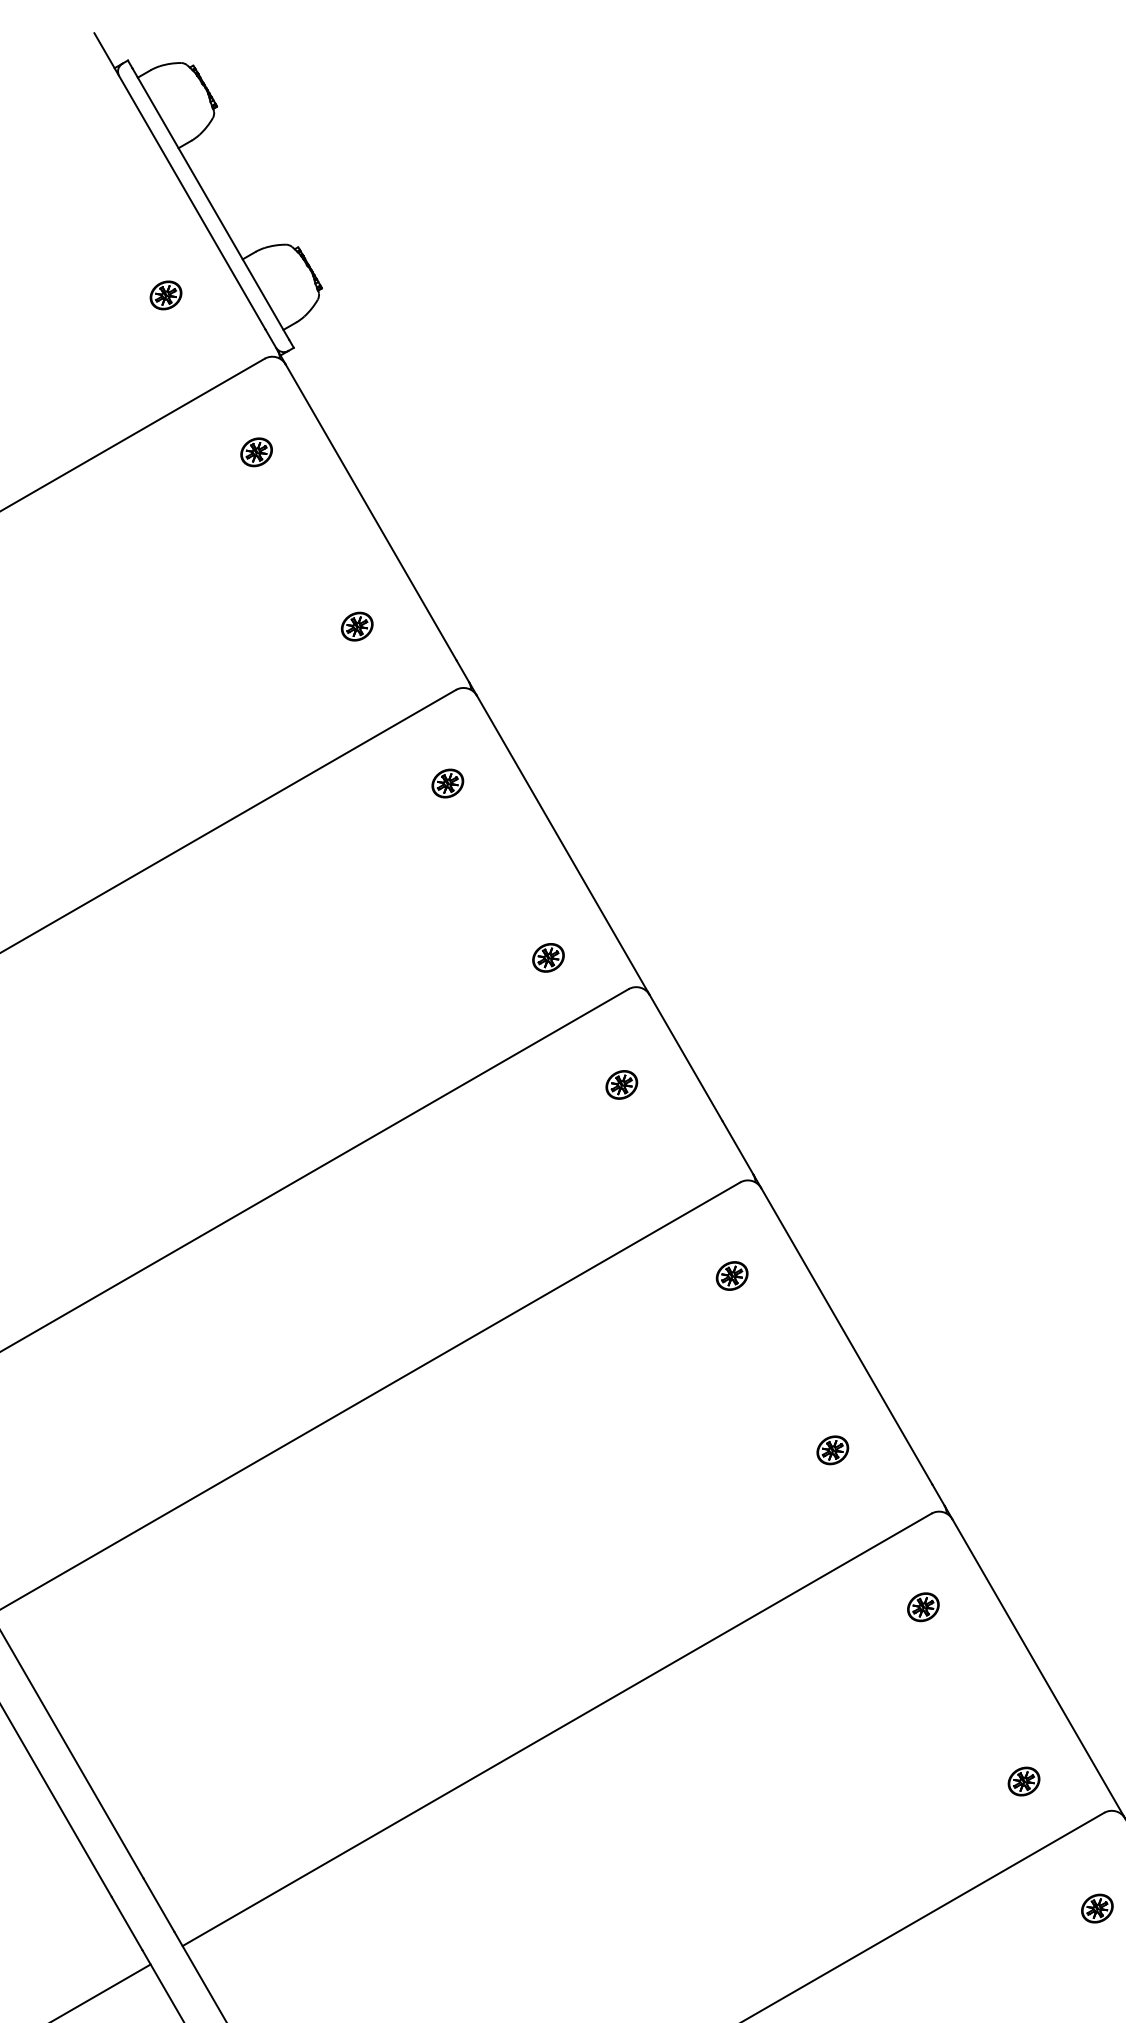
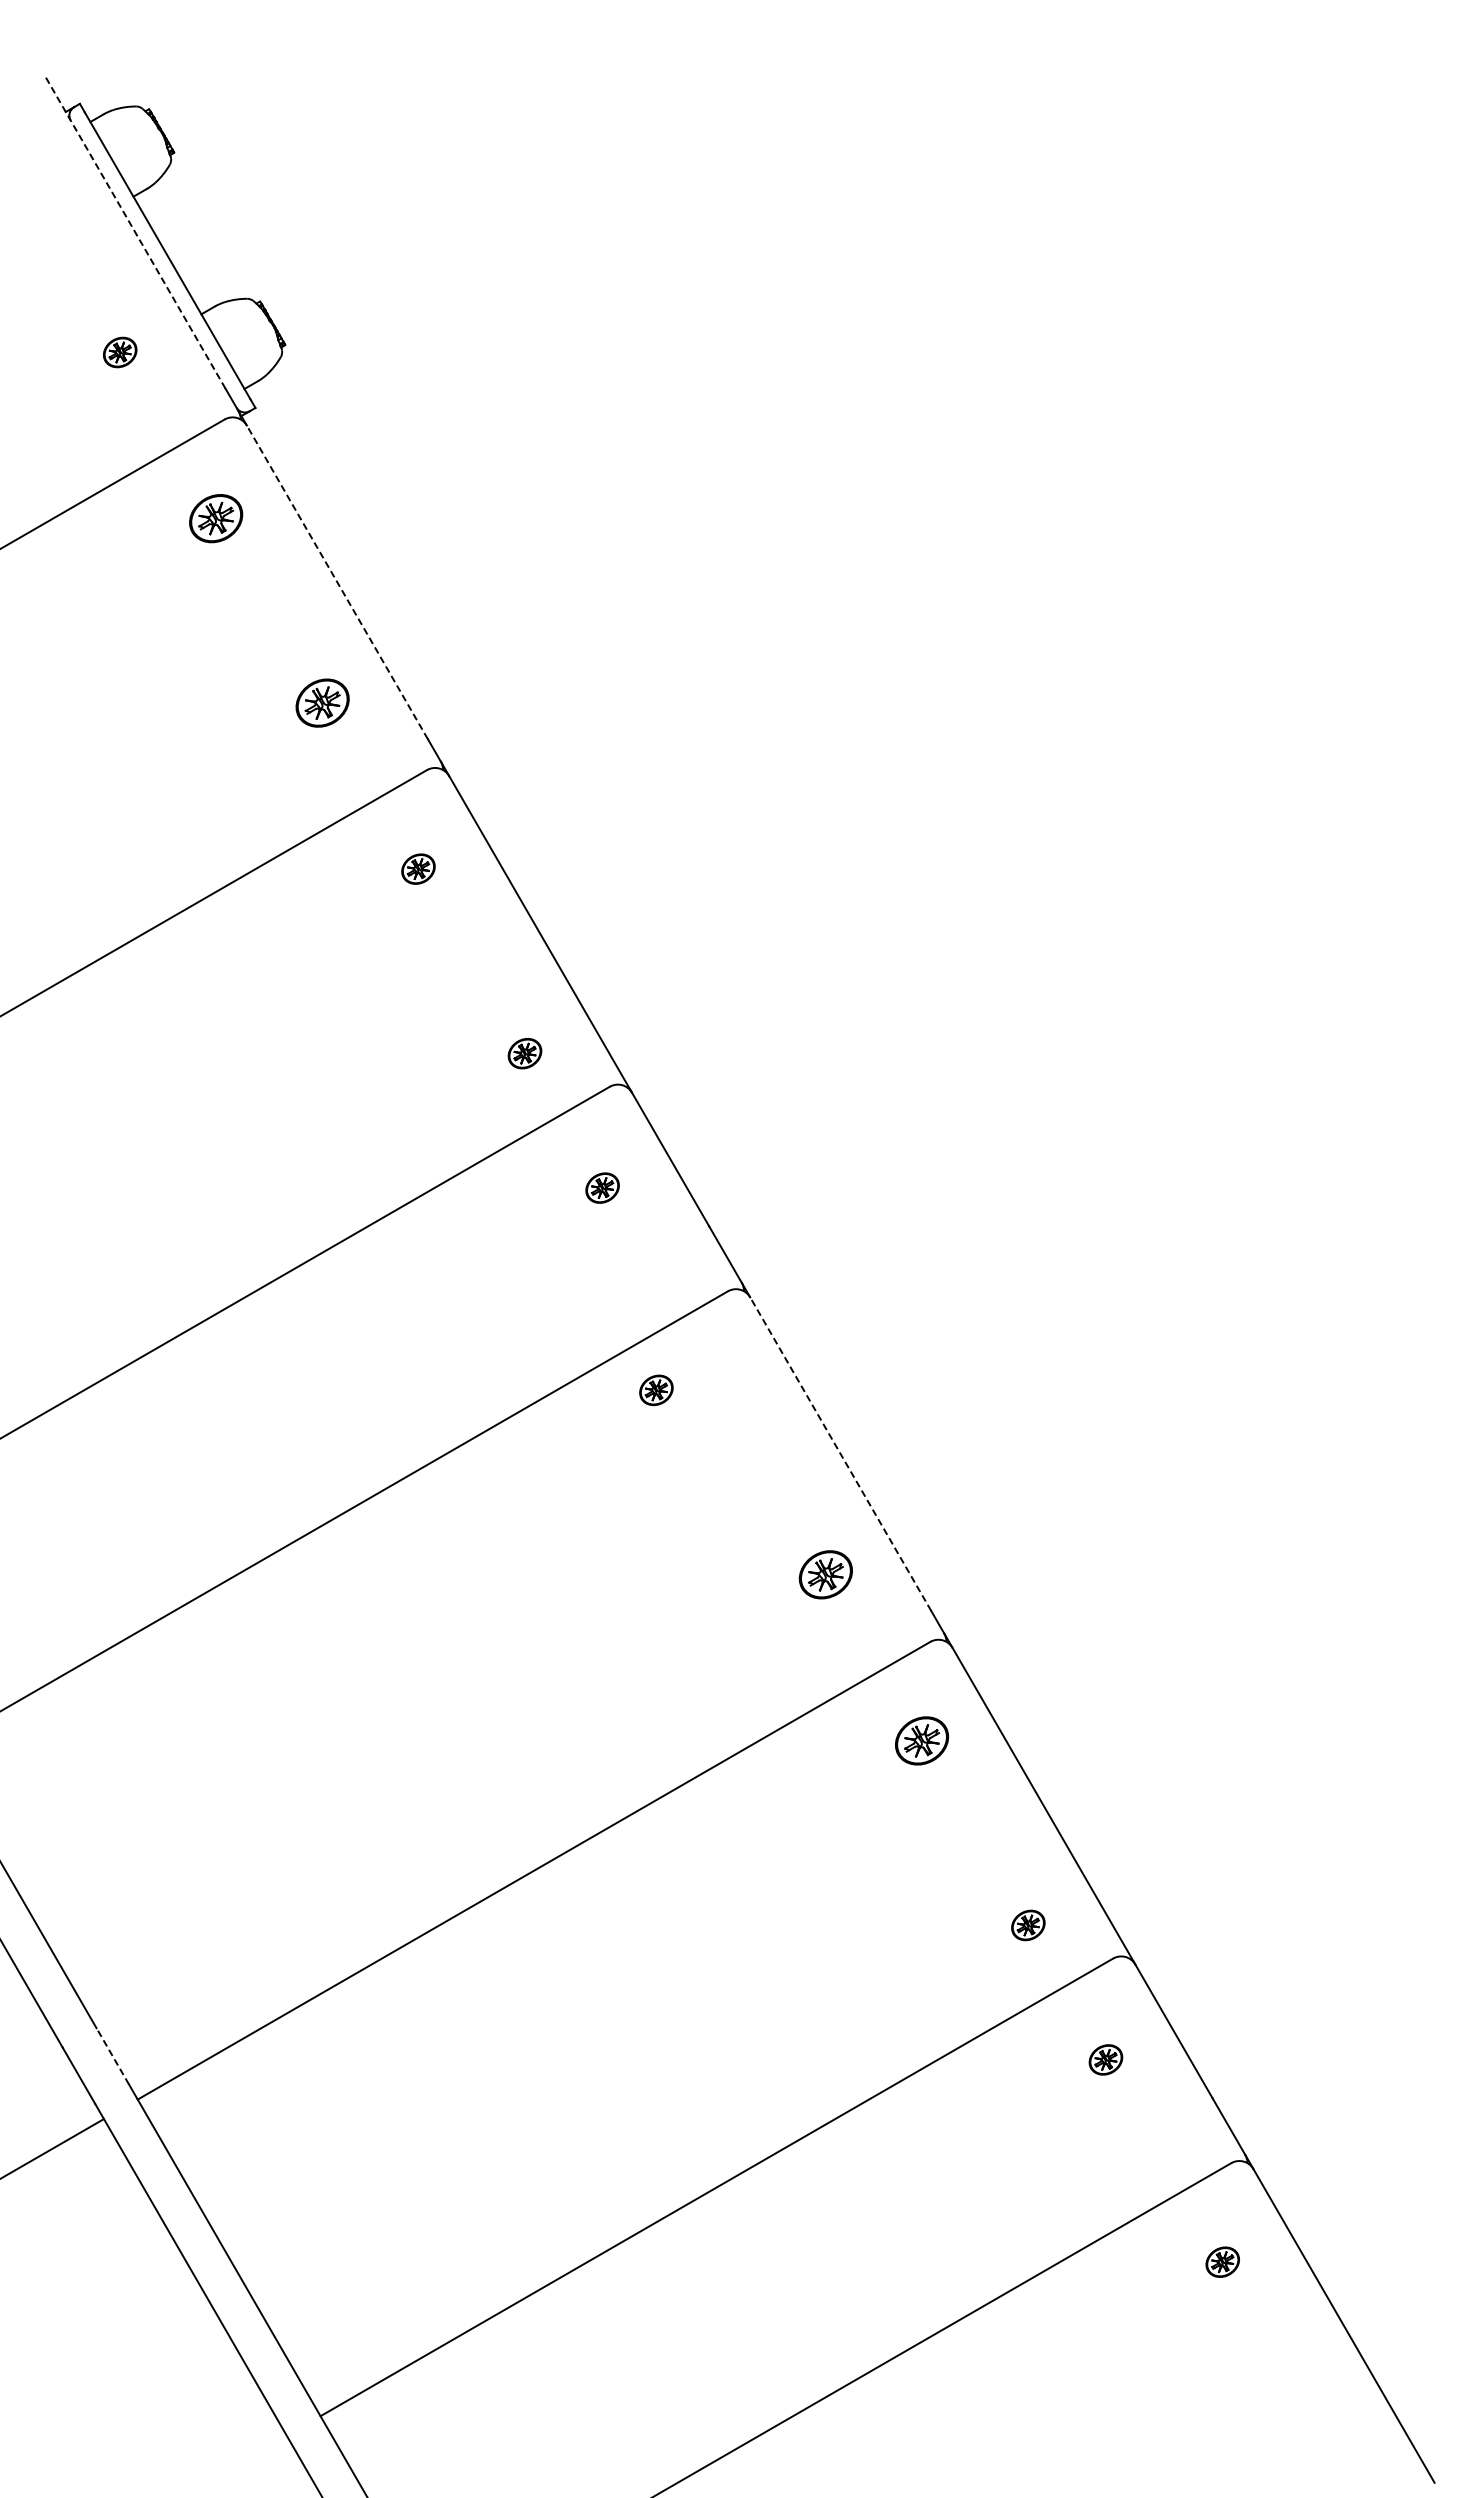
line: (179, 181) -> (134, 231), solid -> dashed
part: (256, 452) -> (215, 518), size x1.6
line: (371, 511) -> (337, 581), solid -> dashed
part: (357, 626) -> (322, 702), size x1.6
part: (732, 1276) -> (656, 1390), moved
line: (846, 1335) -> (840, 1453), solid -> dashed
part: (832, 1449) -> (825, 1574), size x1.6
part: (923, 1606) -> (921, 1740), size x1.6
line: (158, 1904) -> (112, 2055), solid -> dashed

